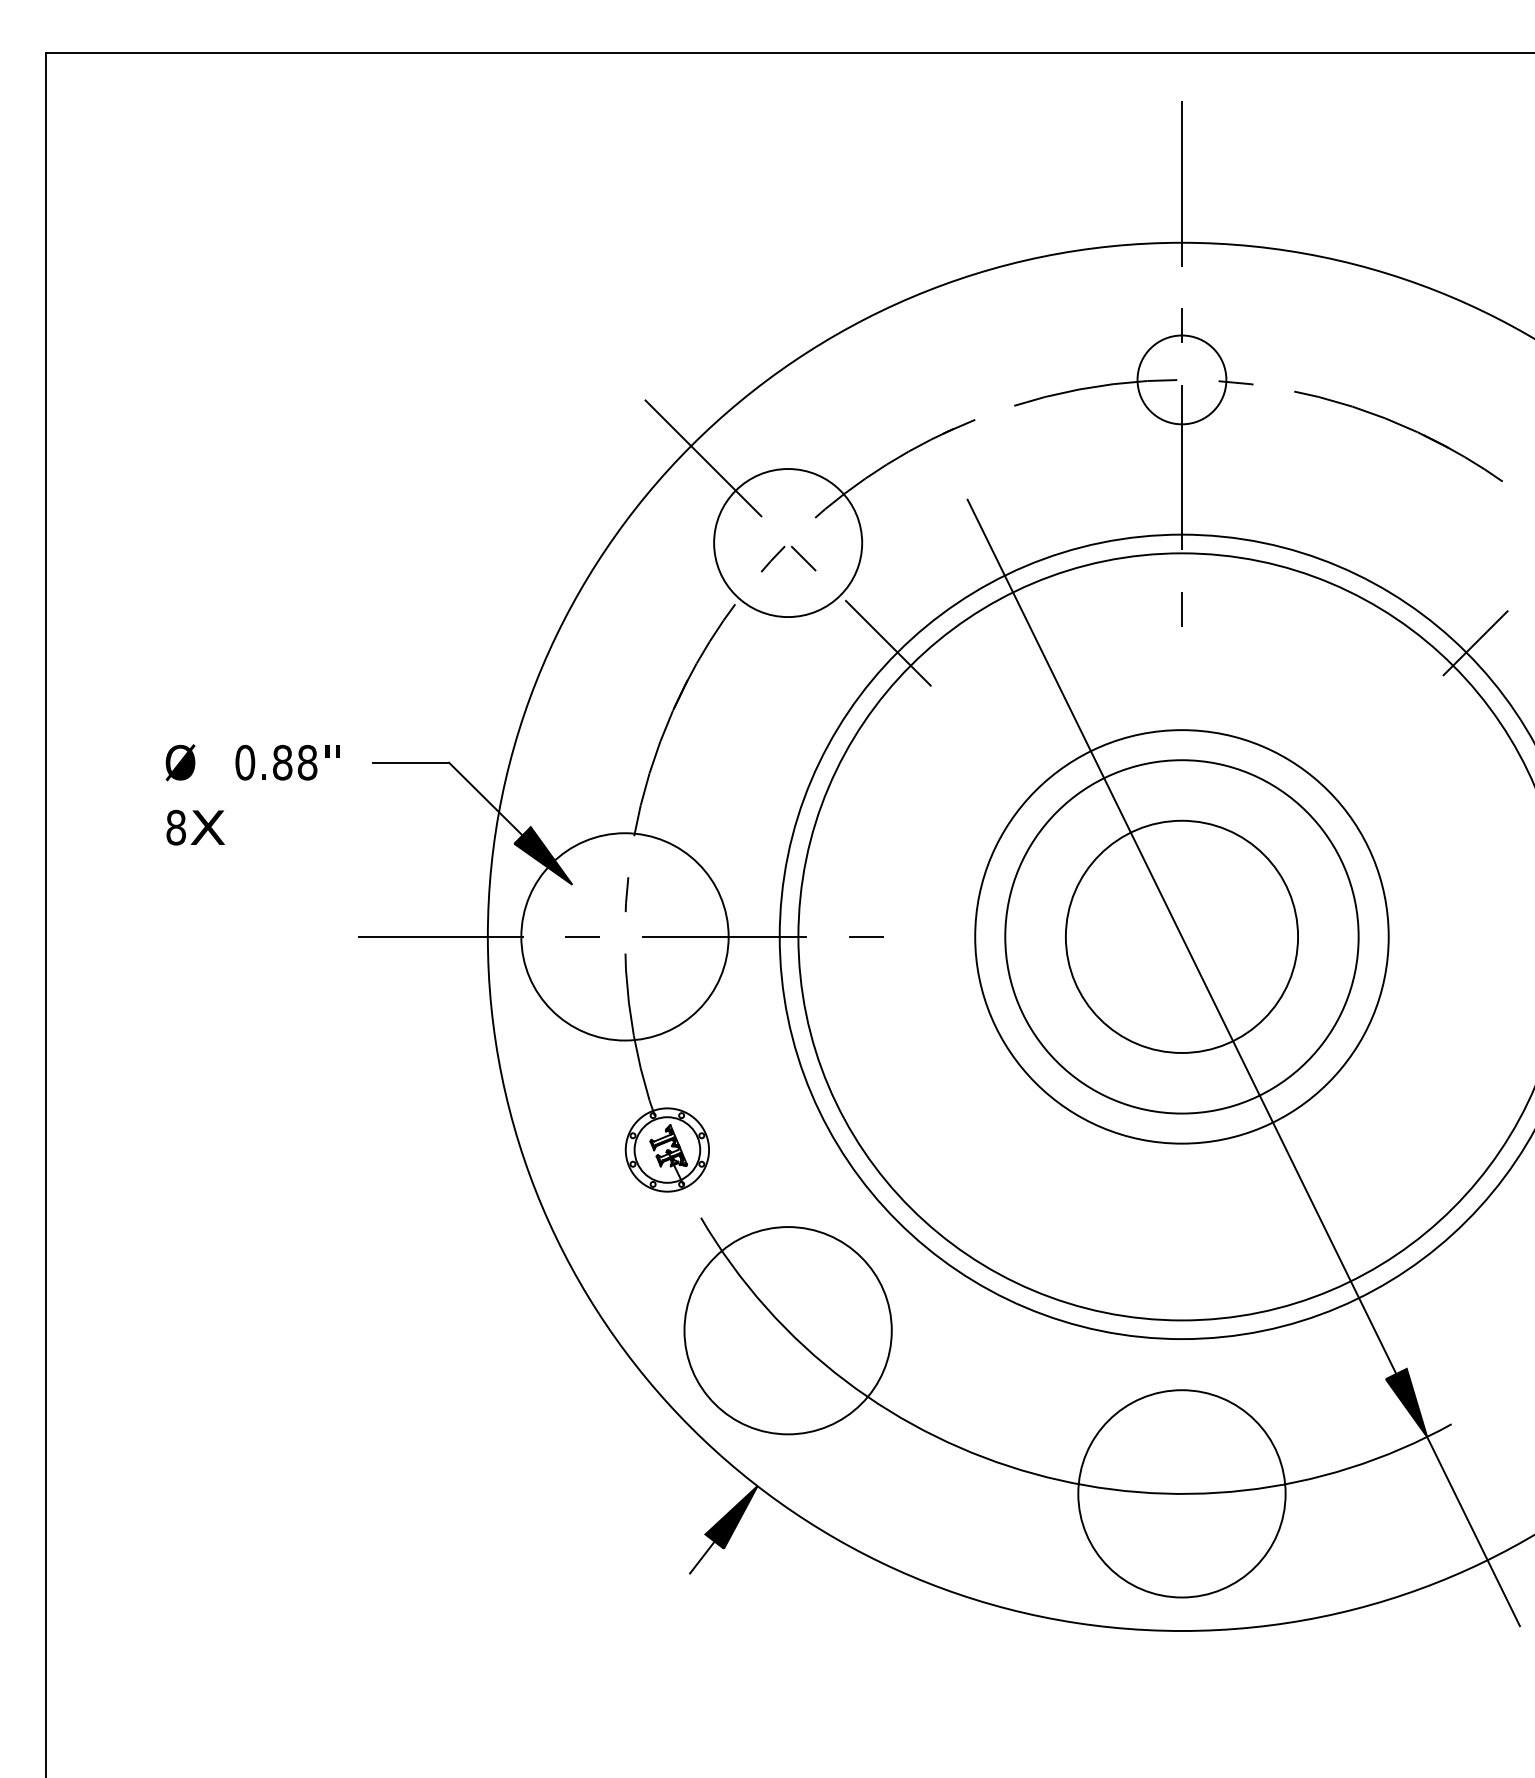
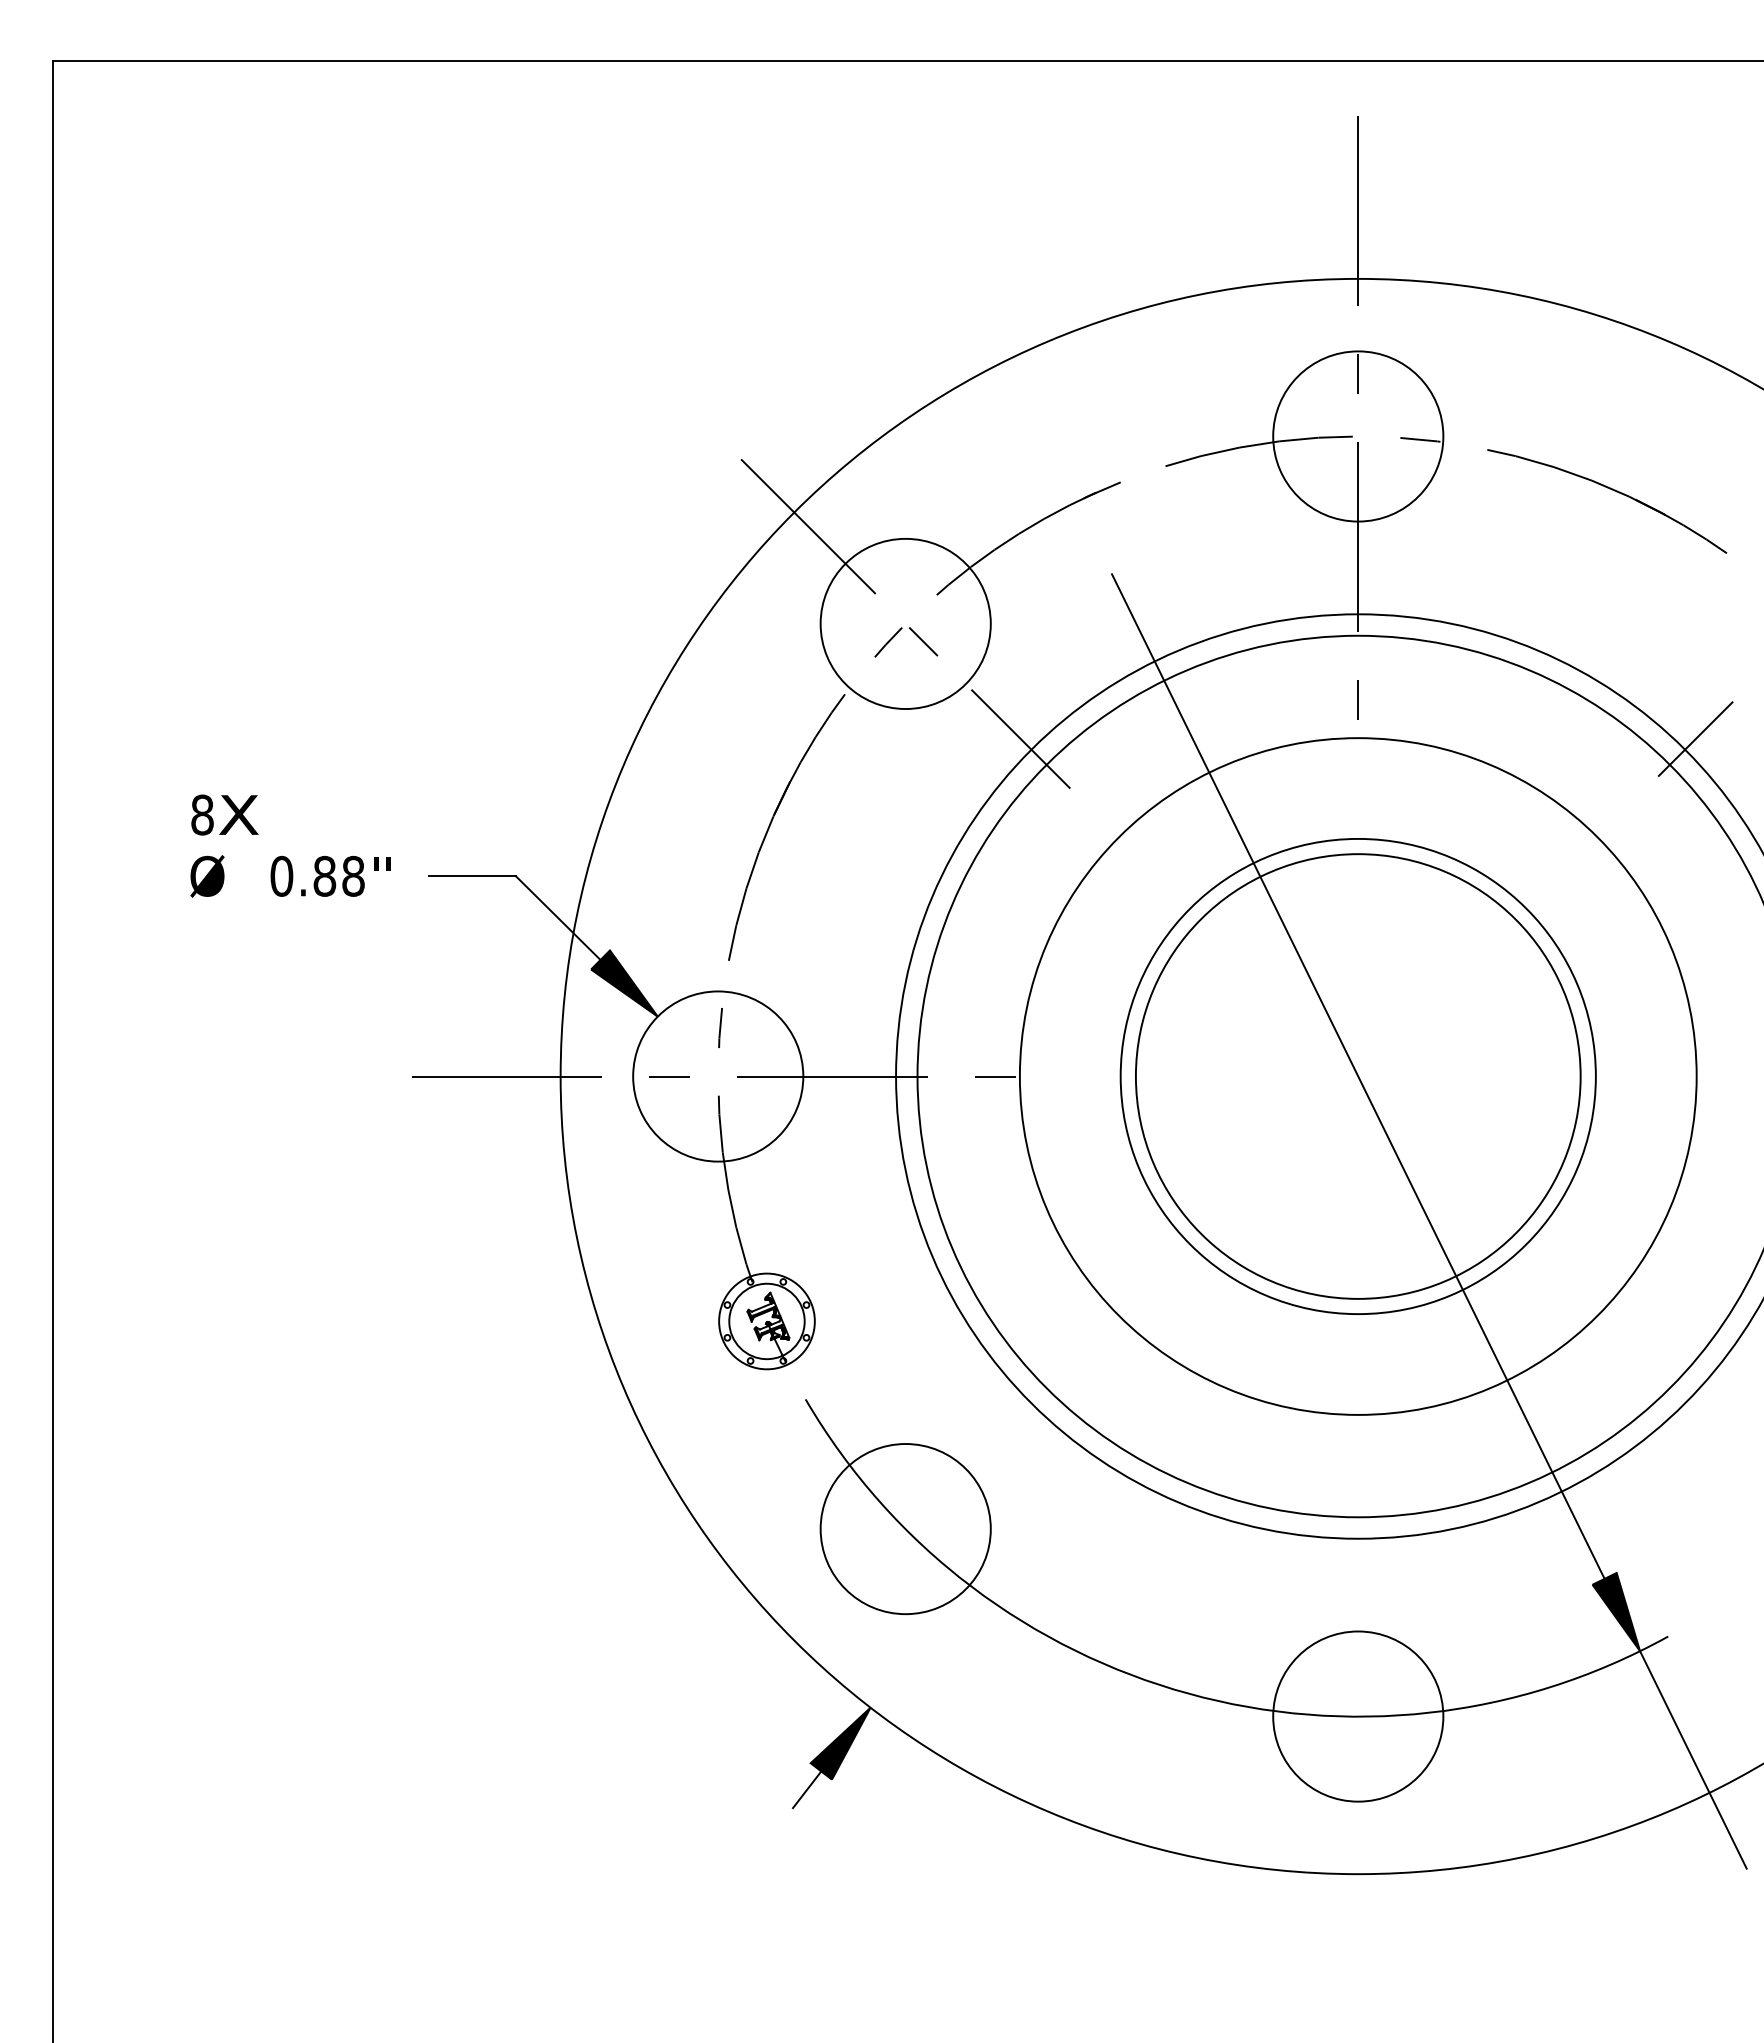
circle: (1182, 379) -> (1358, 436), size x1.67
text: (195, 827) -> (224, 814), moved
circle: (625, 936) -> (718, 1076), size x0.71
circle: (1181, 936) -> (1357, 1076), size x1.67
circle: (1181, 936) -> (1357, 1076), size x1.67
circle: (787, 1331) -> (905, 1529), size x0.71
circle: (1182, 1493) -> (1358, 1716), size x0.71

